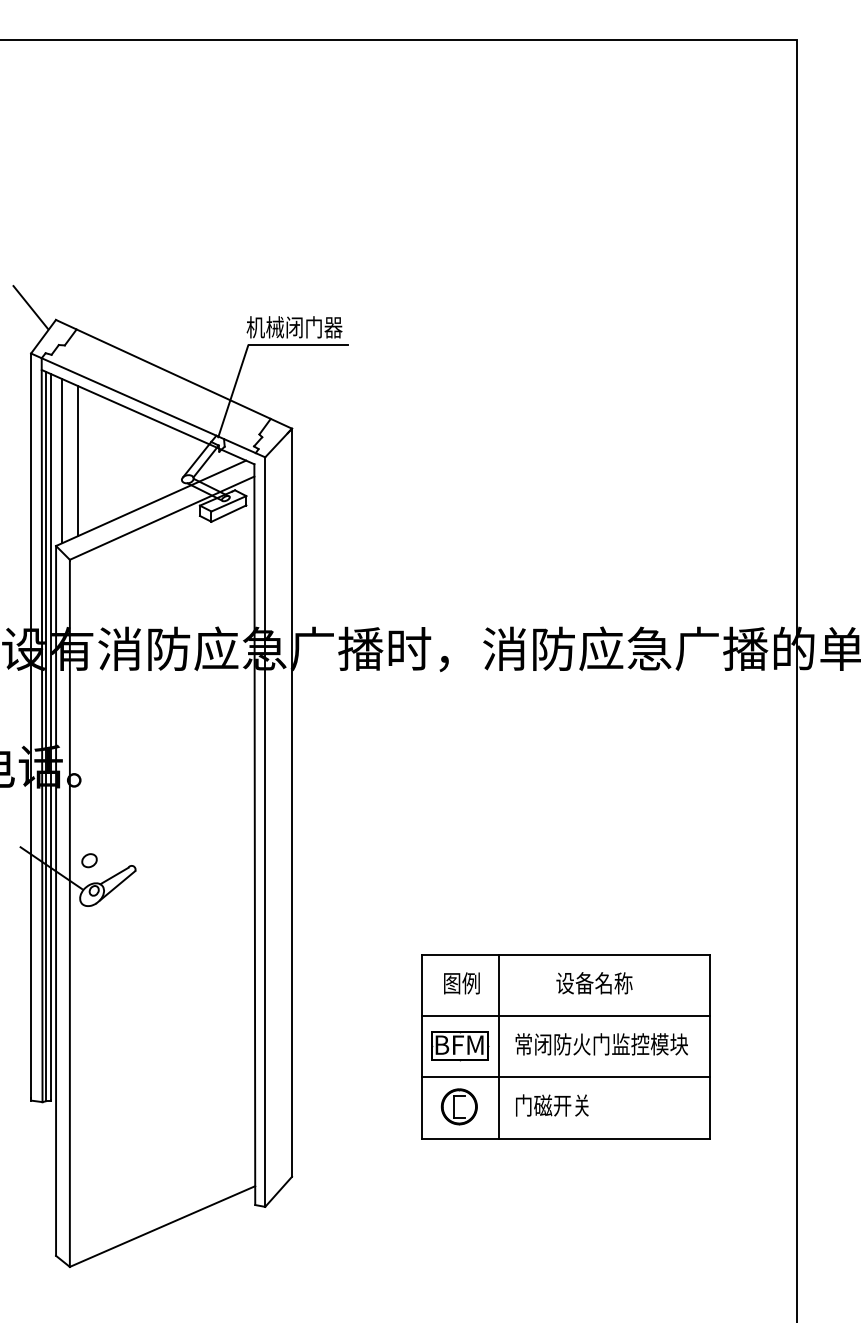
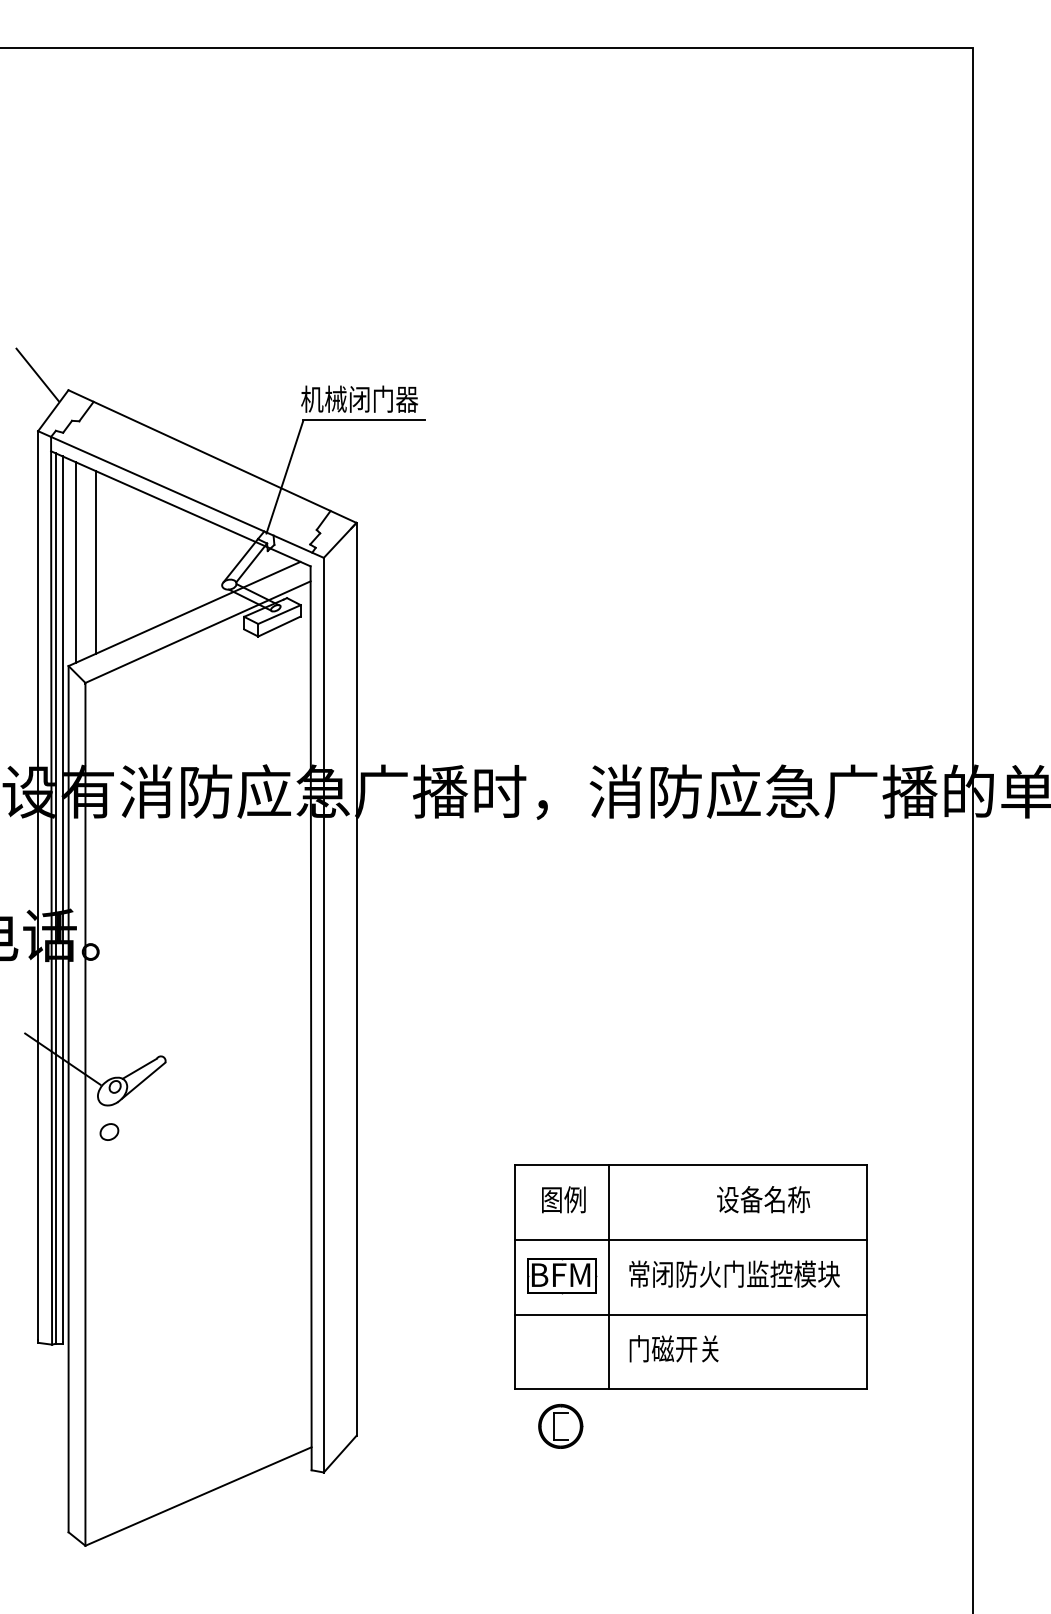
part: (89, 860) -> (109, 1131), moved
text: (594, 983) -> (763, 1199), moved
part: (459, 1106) -> (560, 1425), moved

